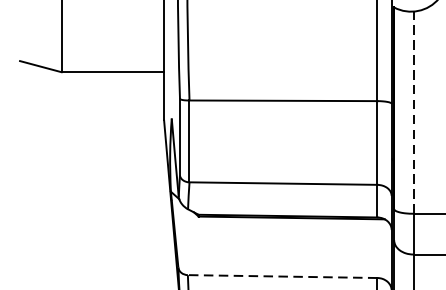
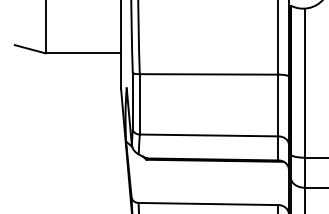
line: (412, 113) -> (304, 83), dashed -> solid
line: (282, 277) -> (208, 204), dashed -> solid

